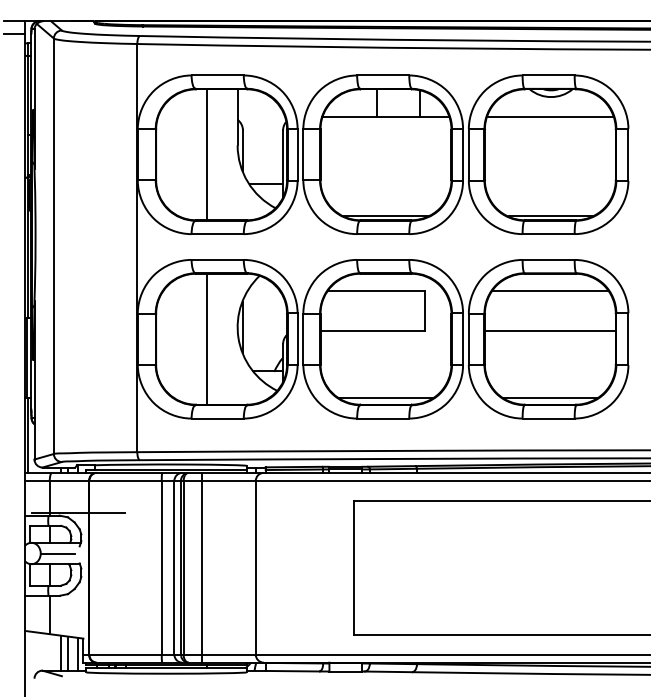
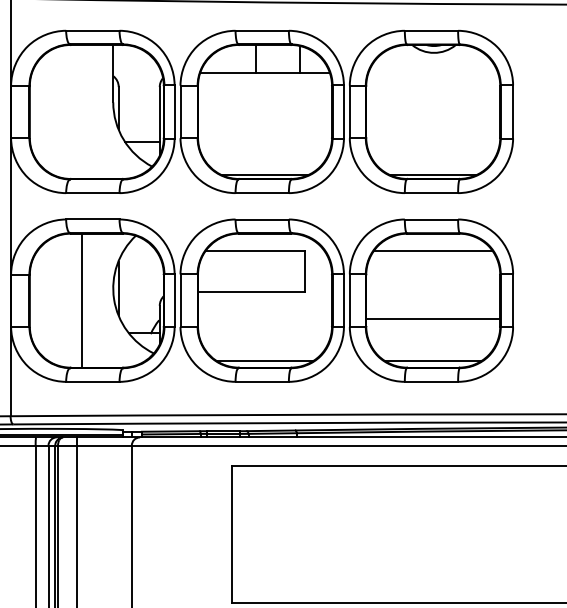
line: (549, 117) -> (432, 73), removed
line: (206, 154) -> (81, 111), removed
line: (549, 330) -> (432, 318), moved

